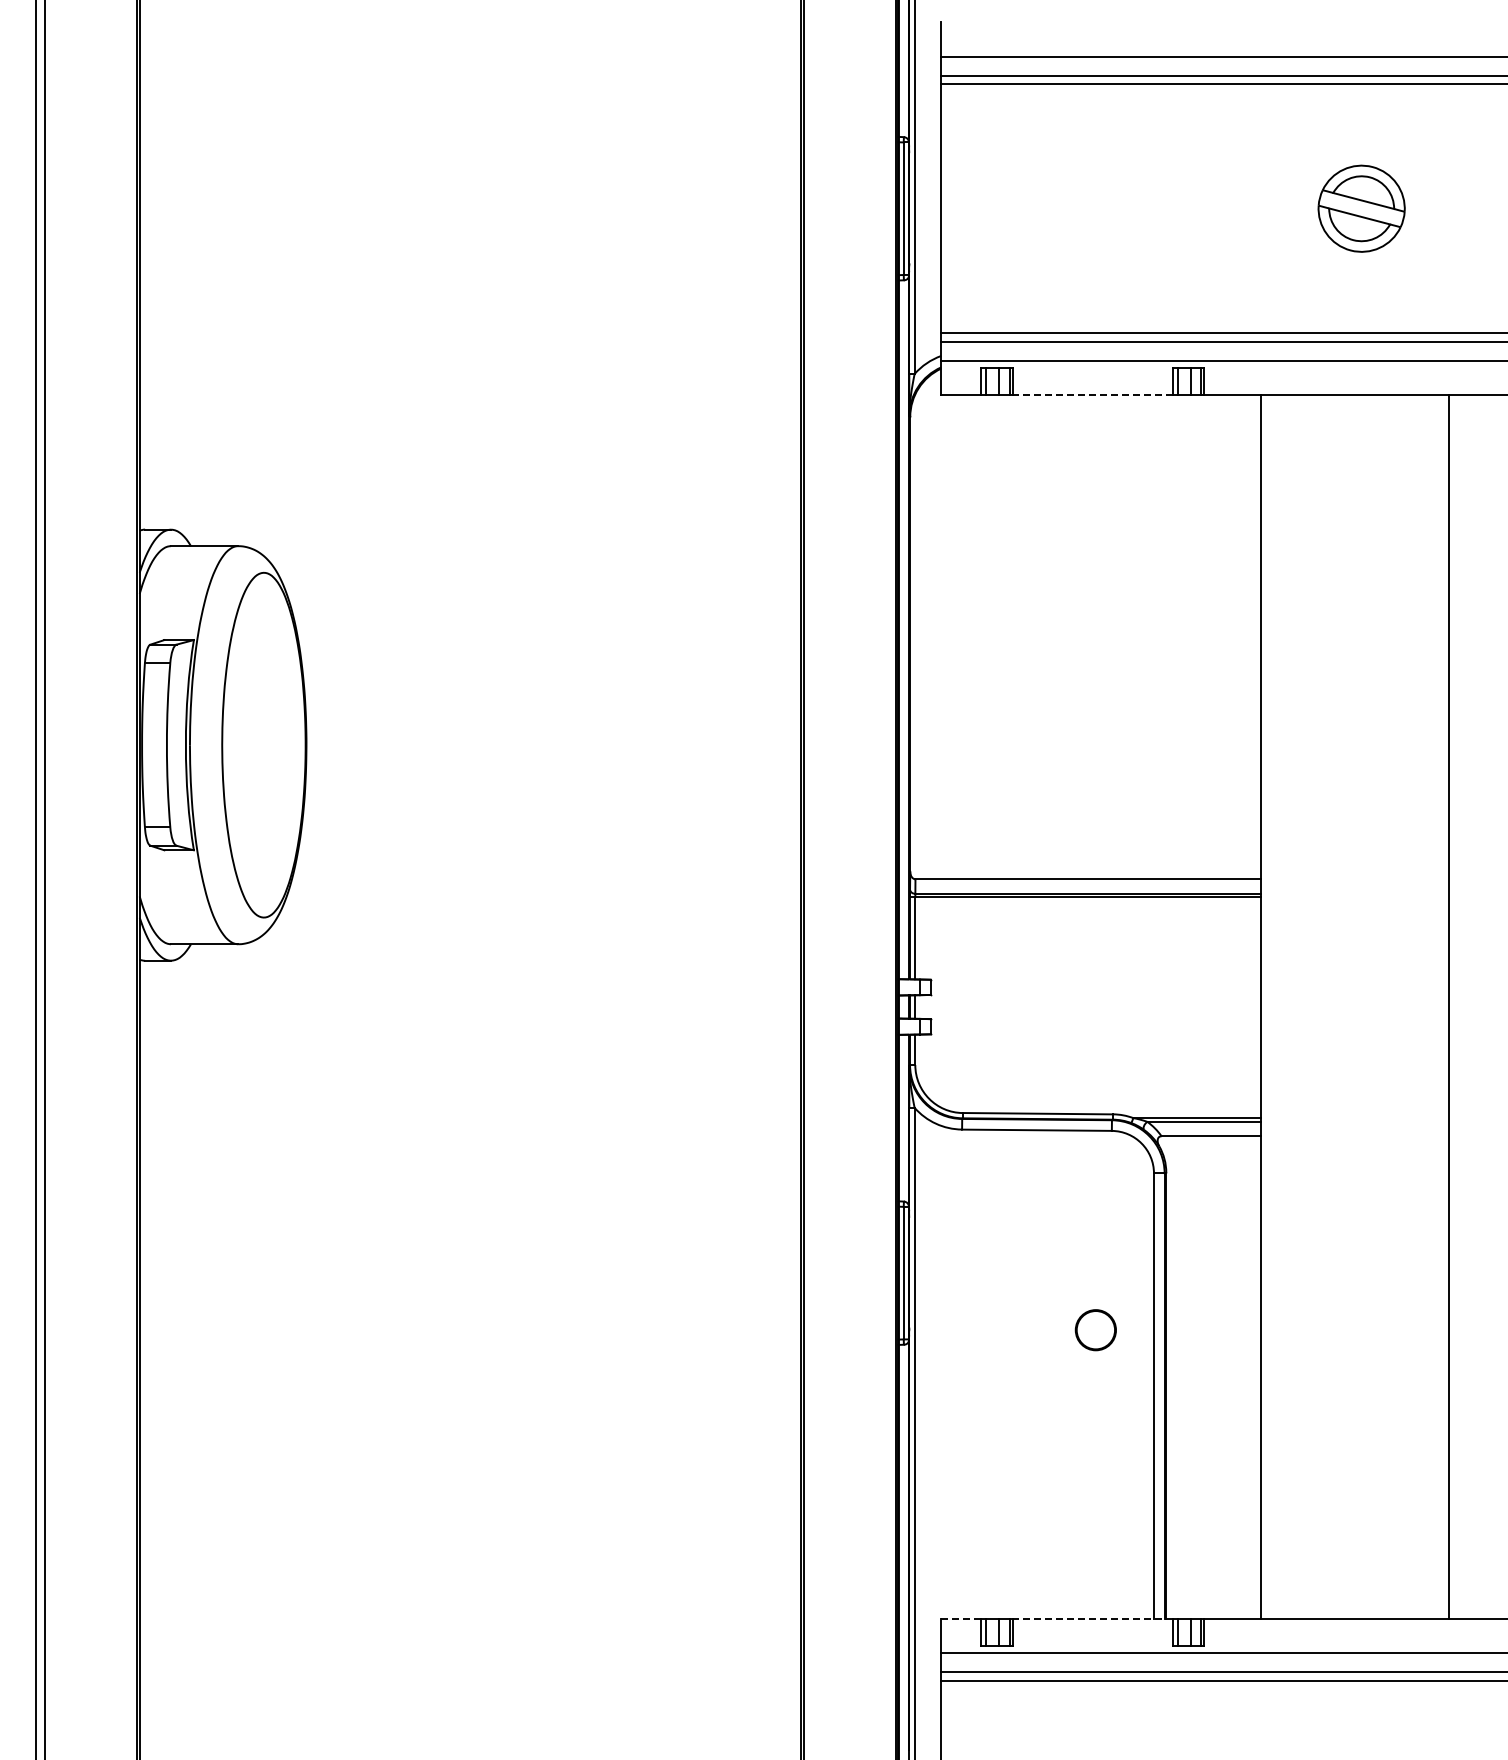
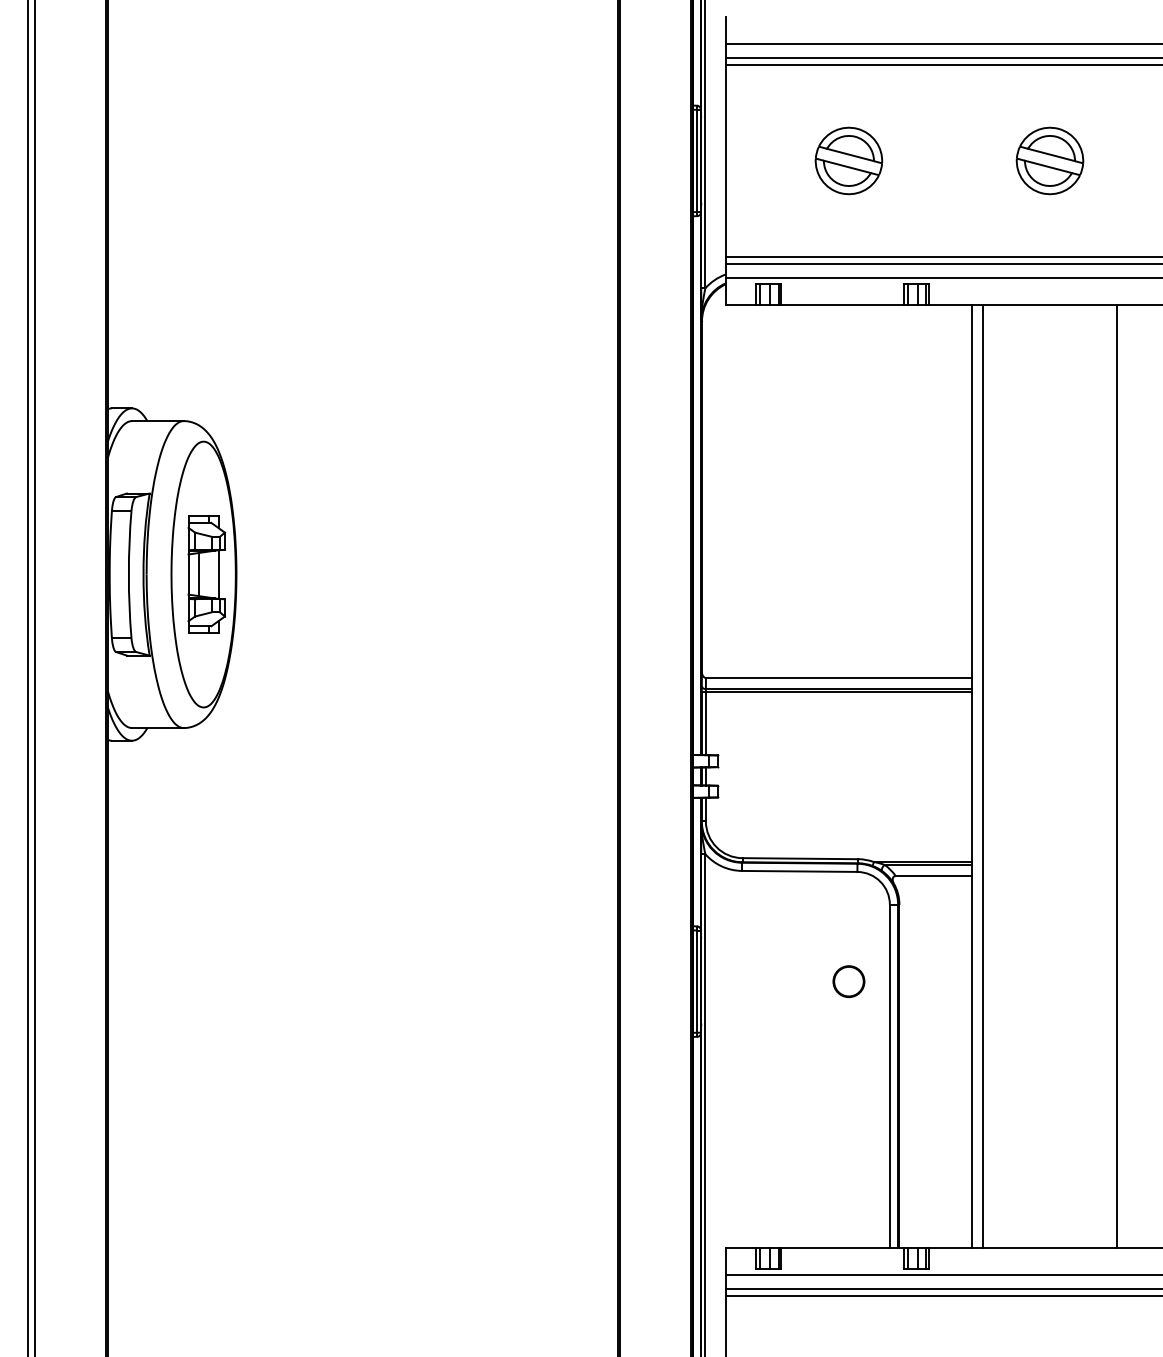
part: (1100, 208) -> (848, 160), added
line: (1092, 395) -> (842, 304), dashed -> solid
part: (267, 745) -> (206, 574), added
line: (1274, 1007) -> (982, 776), added
circle: (1095, 1330) -> (848, 981), moved
line: (961, 1619) -> (741, 1248), dashed -> solid
line: (1092, 1619) -> (842, 1248), dashed -> solid

